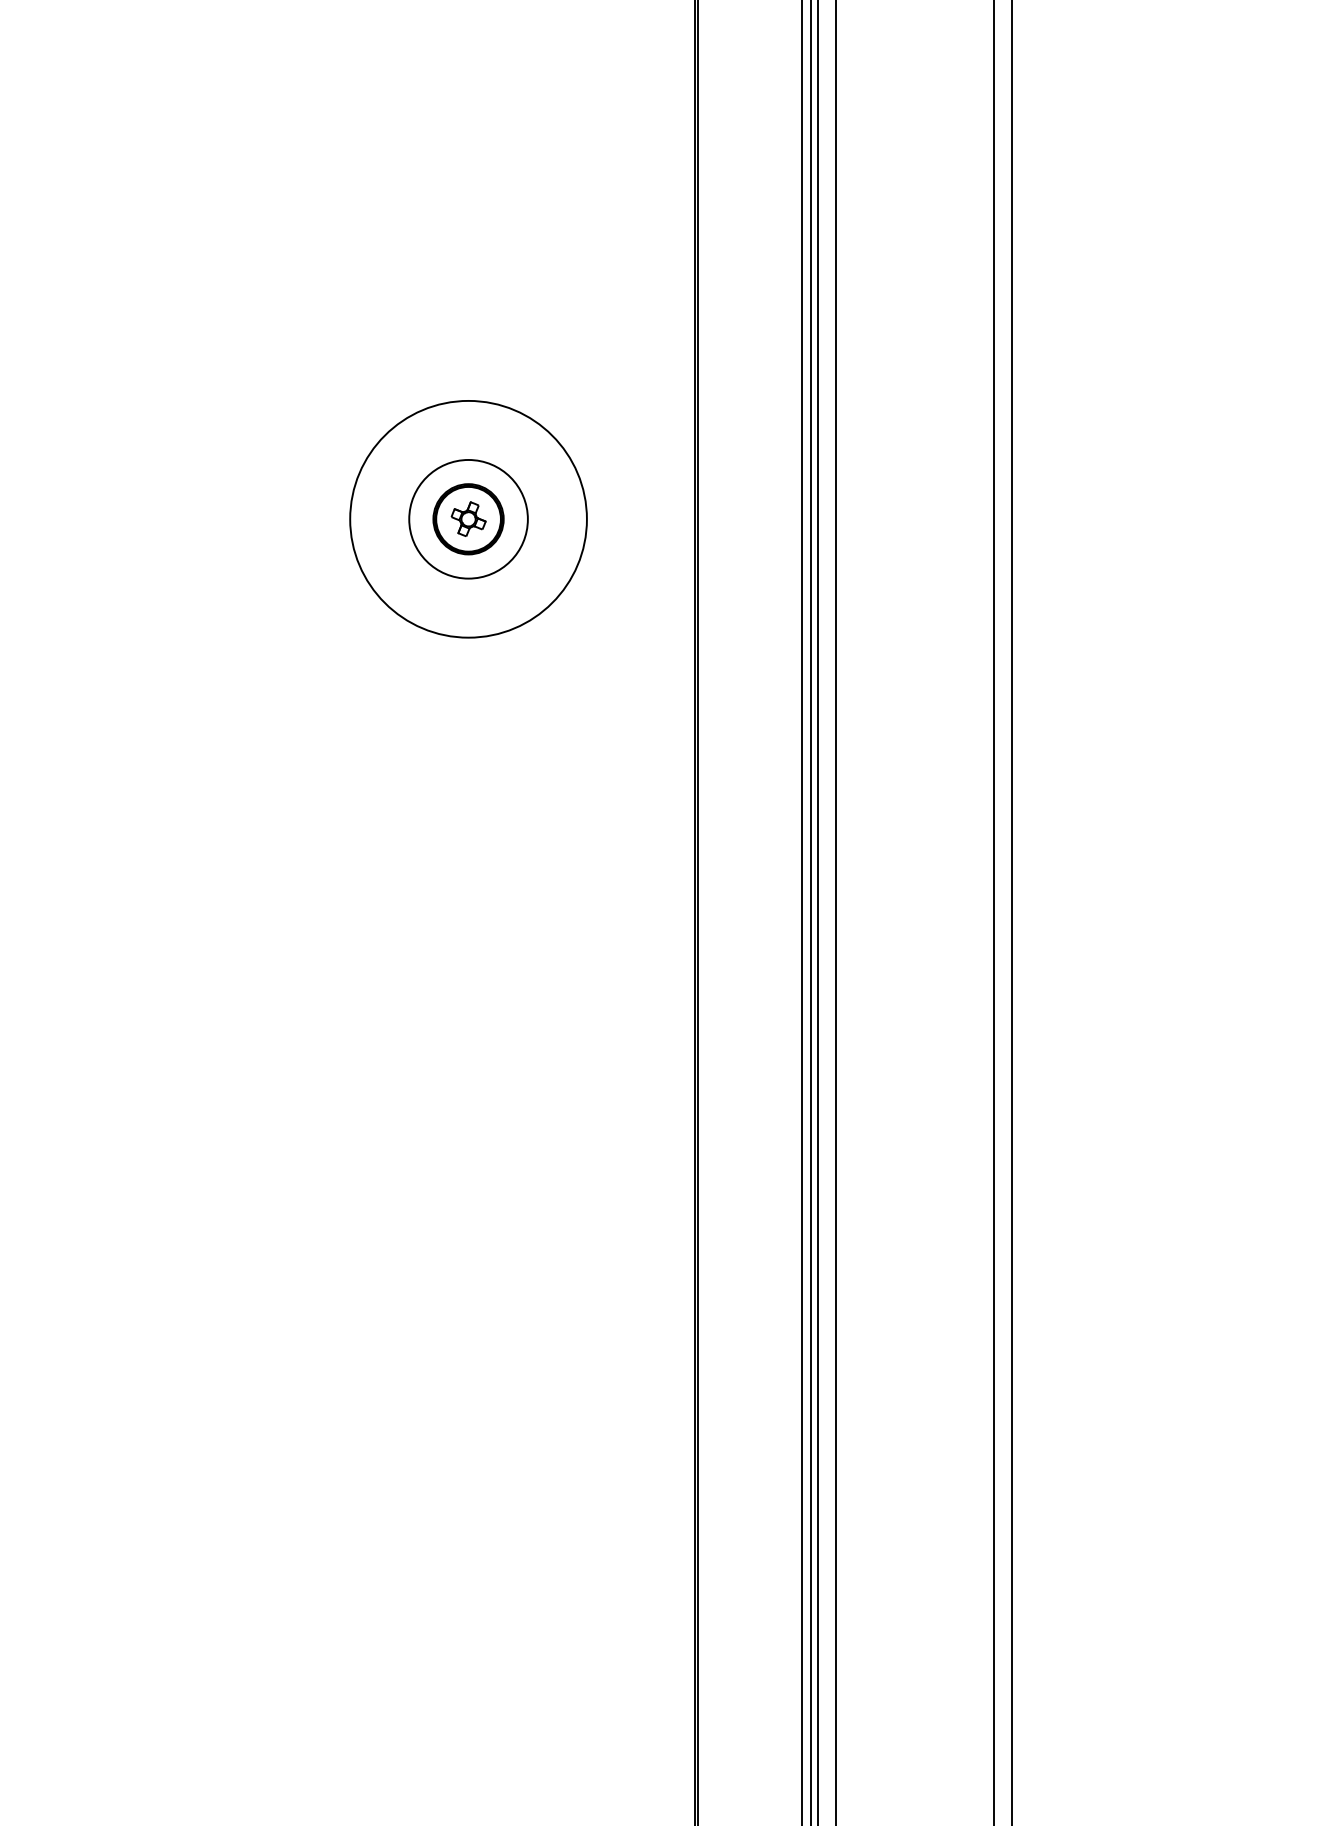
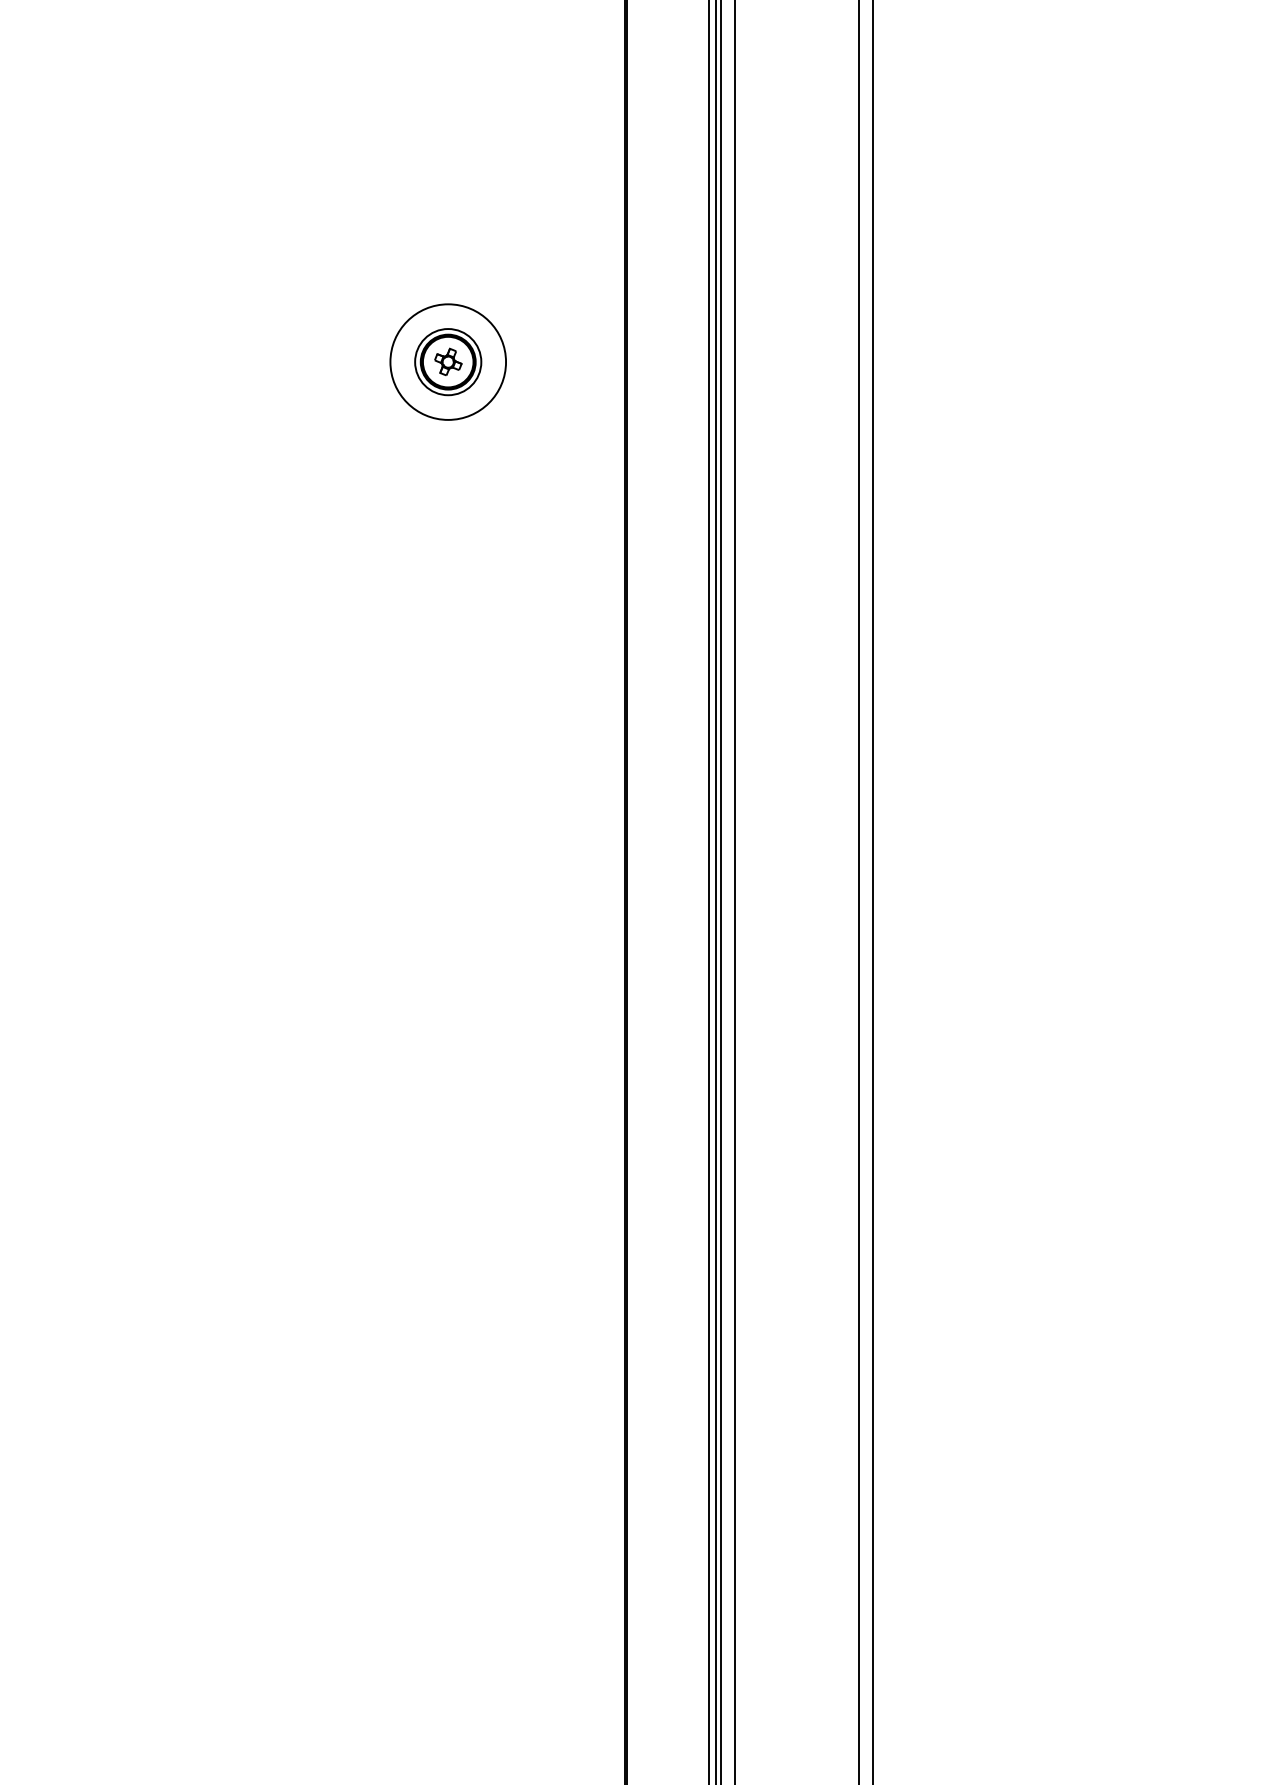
circle: (468, 518) -> (448, 361), size x0.62
circle: (468, 519) -> (448, 362), size x0.71

